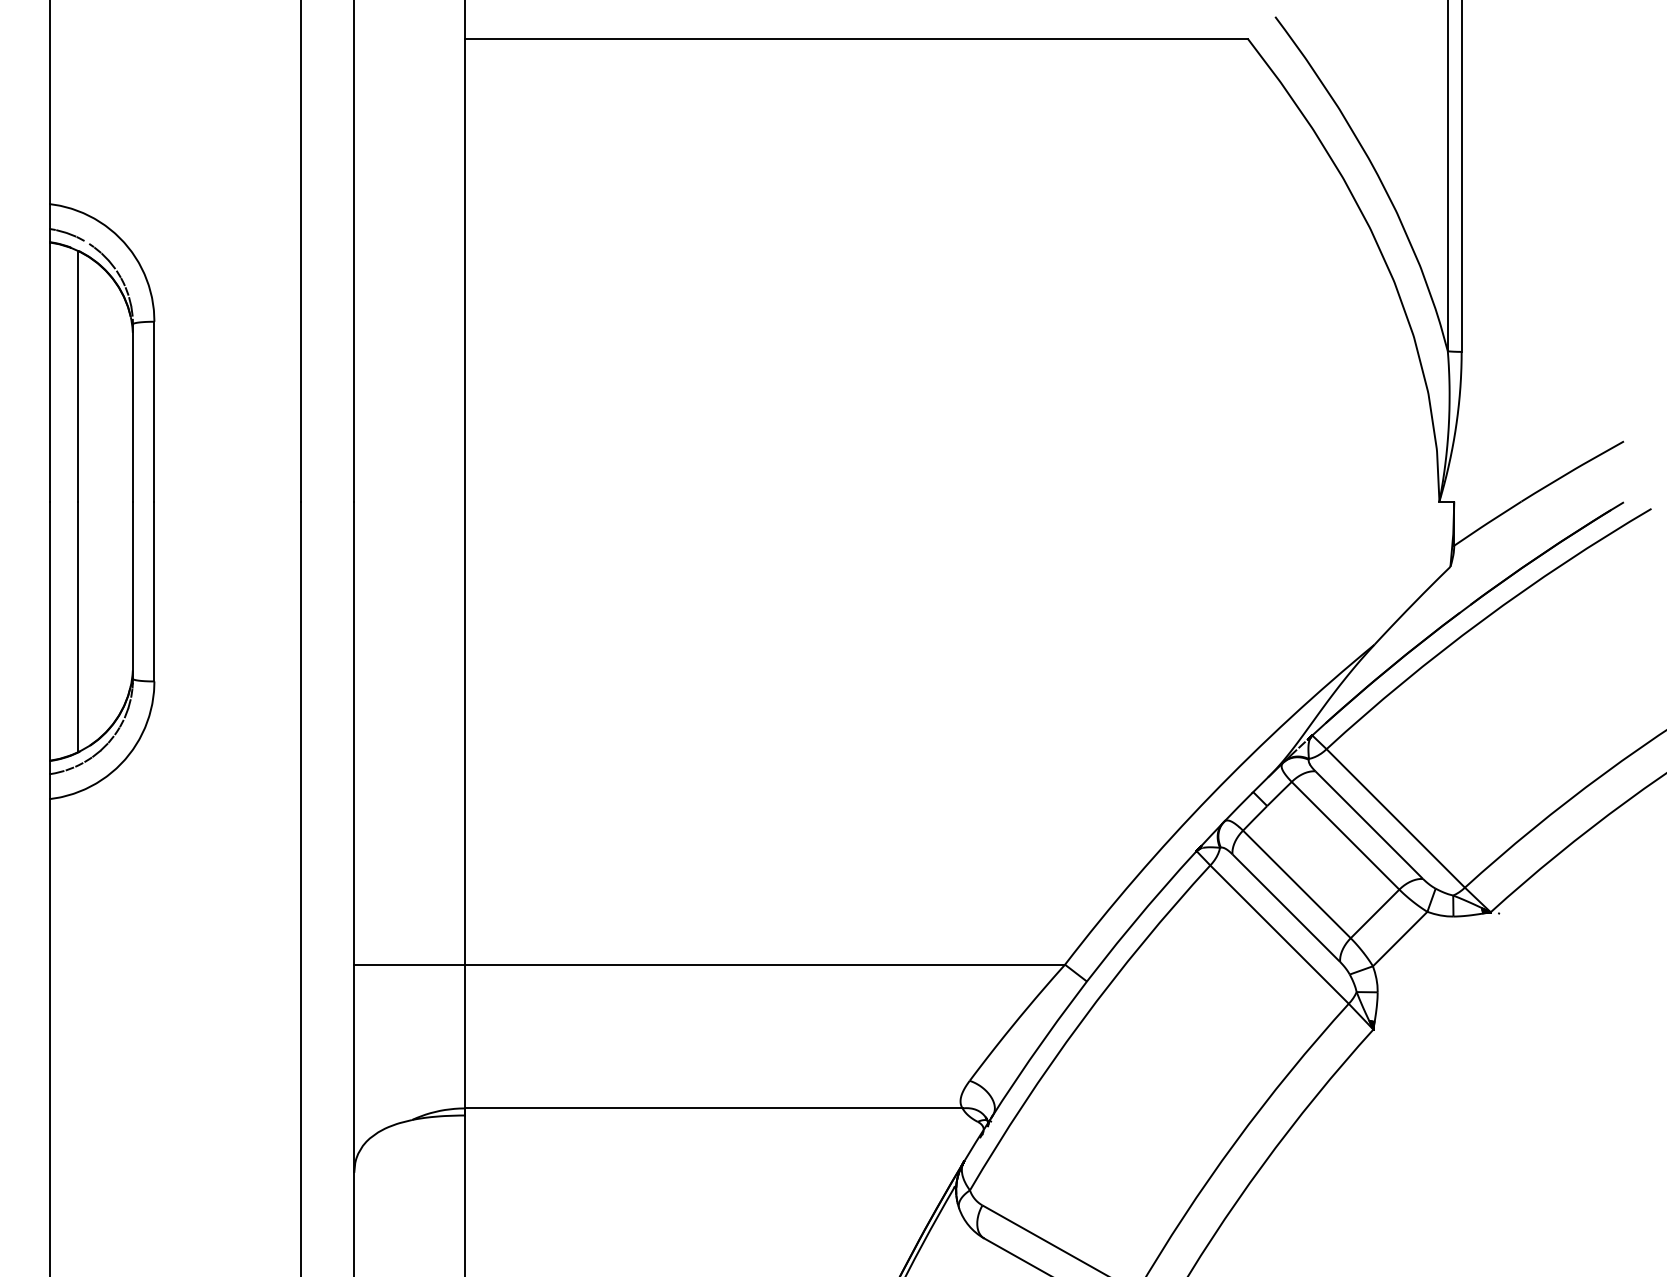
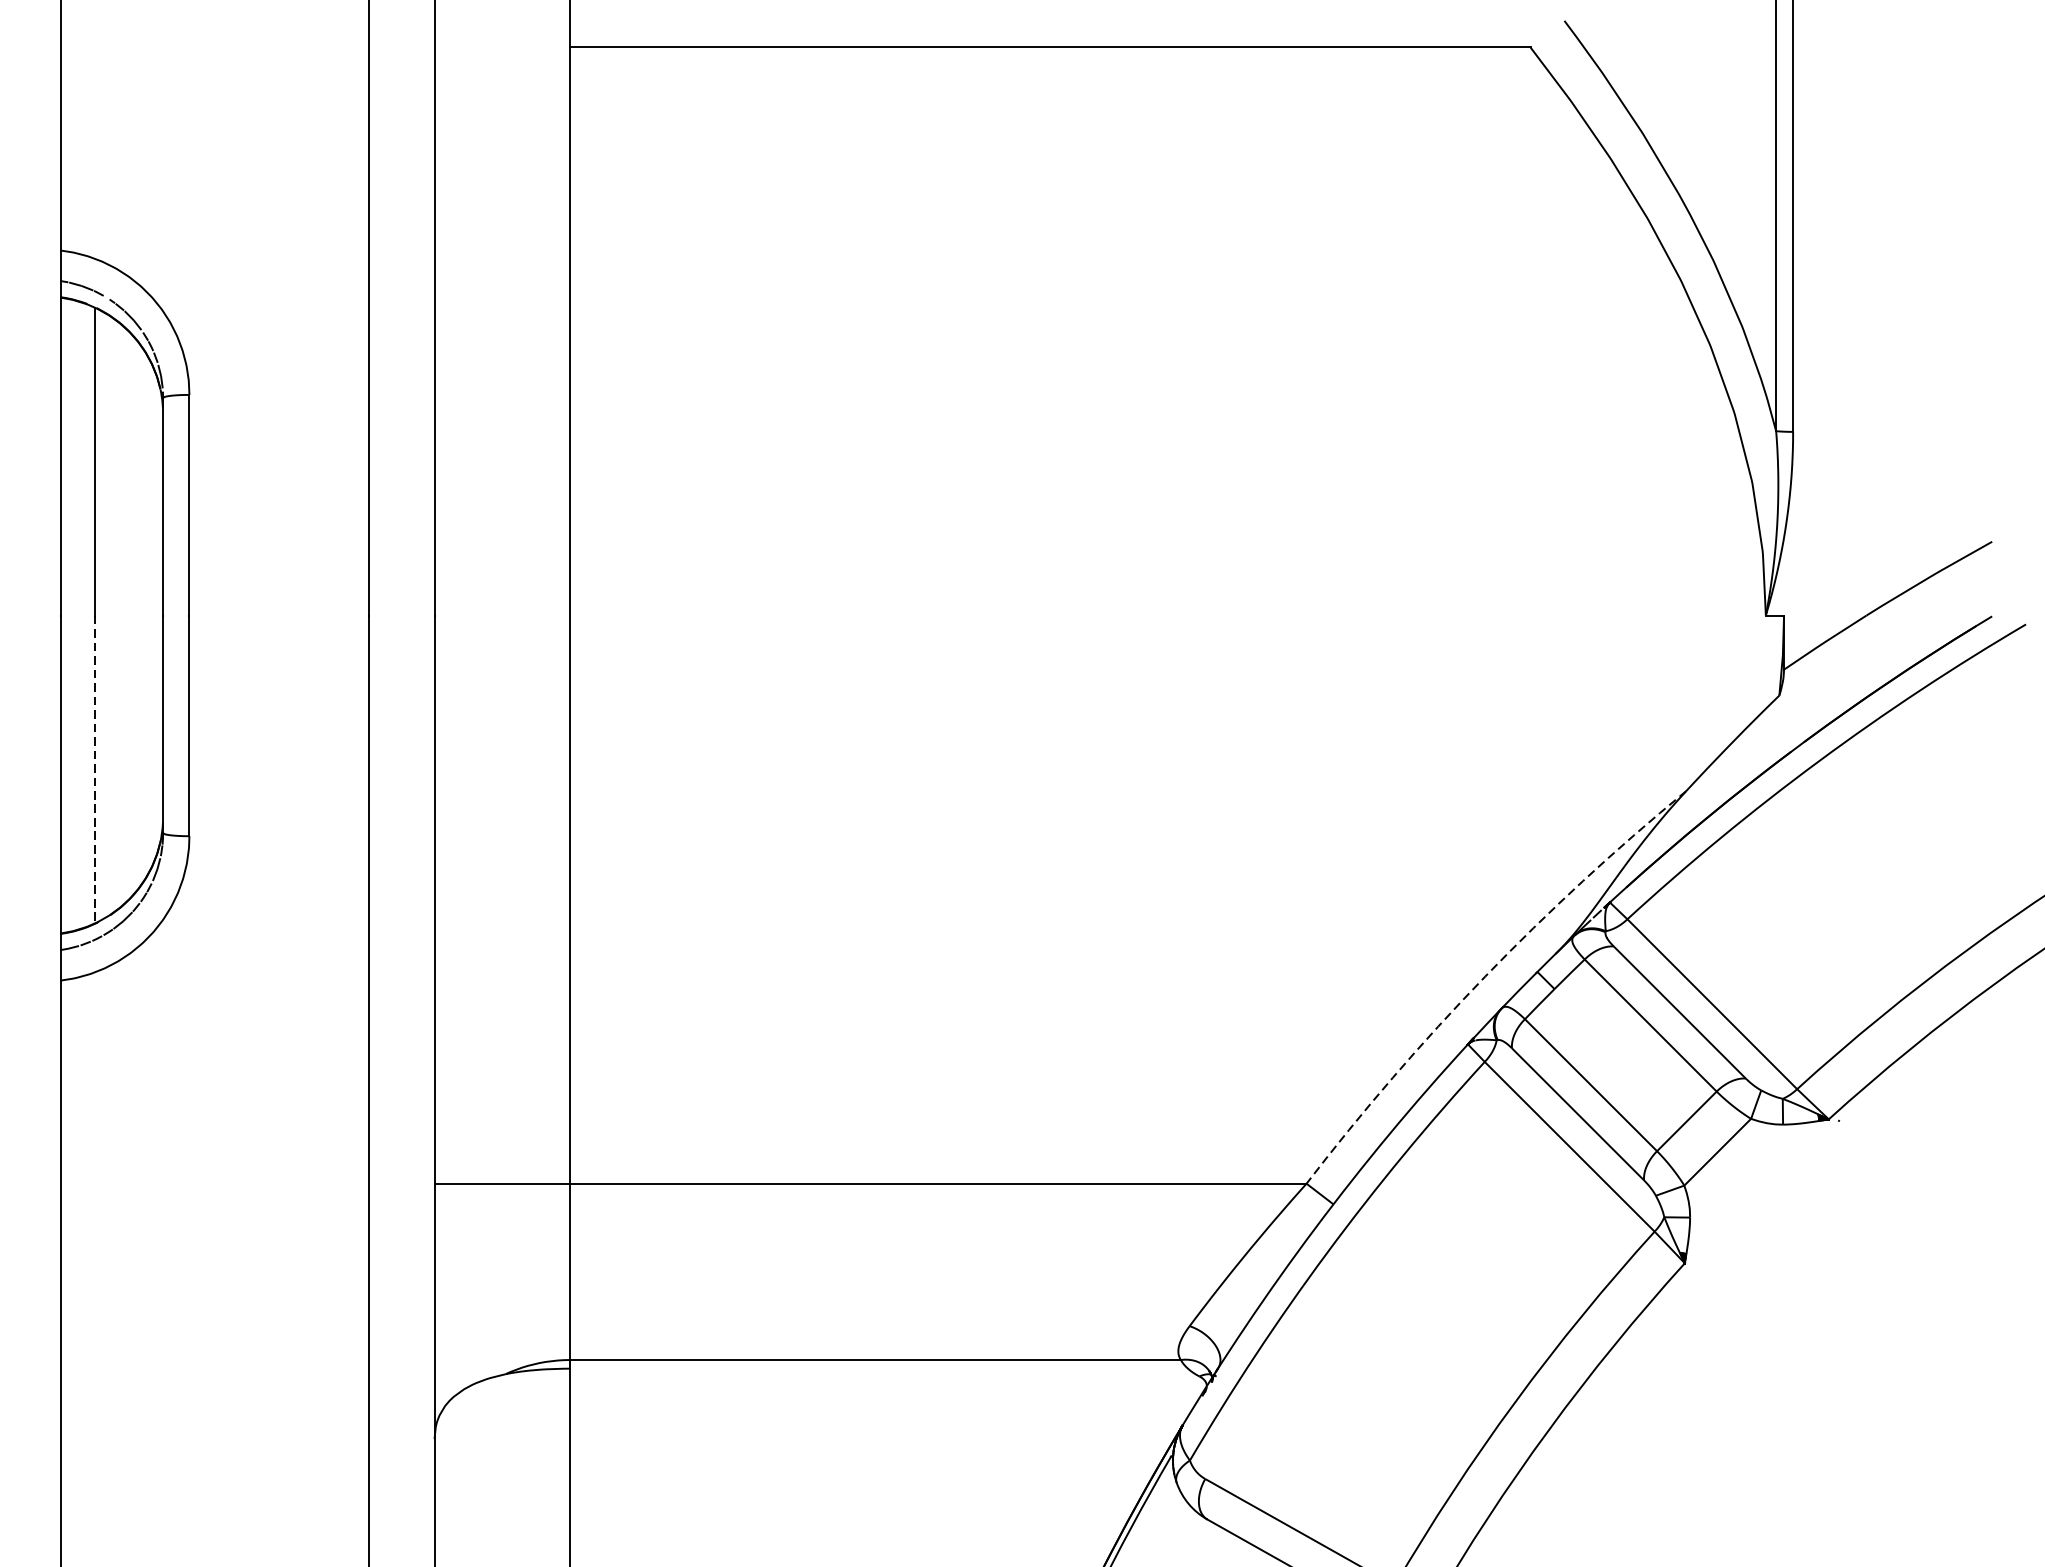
line: (77, 627) -> (95, 770), solid -> dashed
arc: (1210, 795) -> (1485, 976), solid -> dashed

